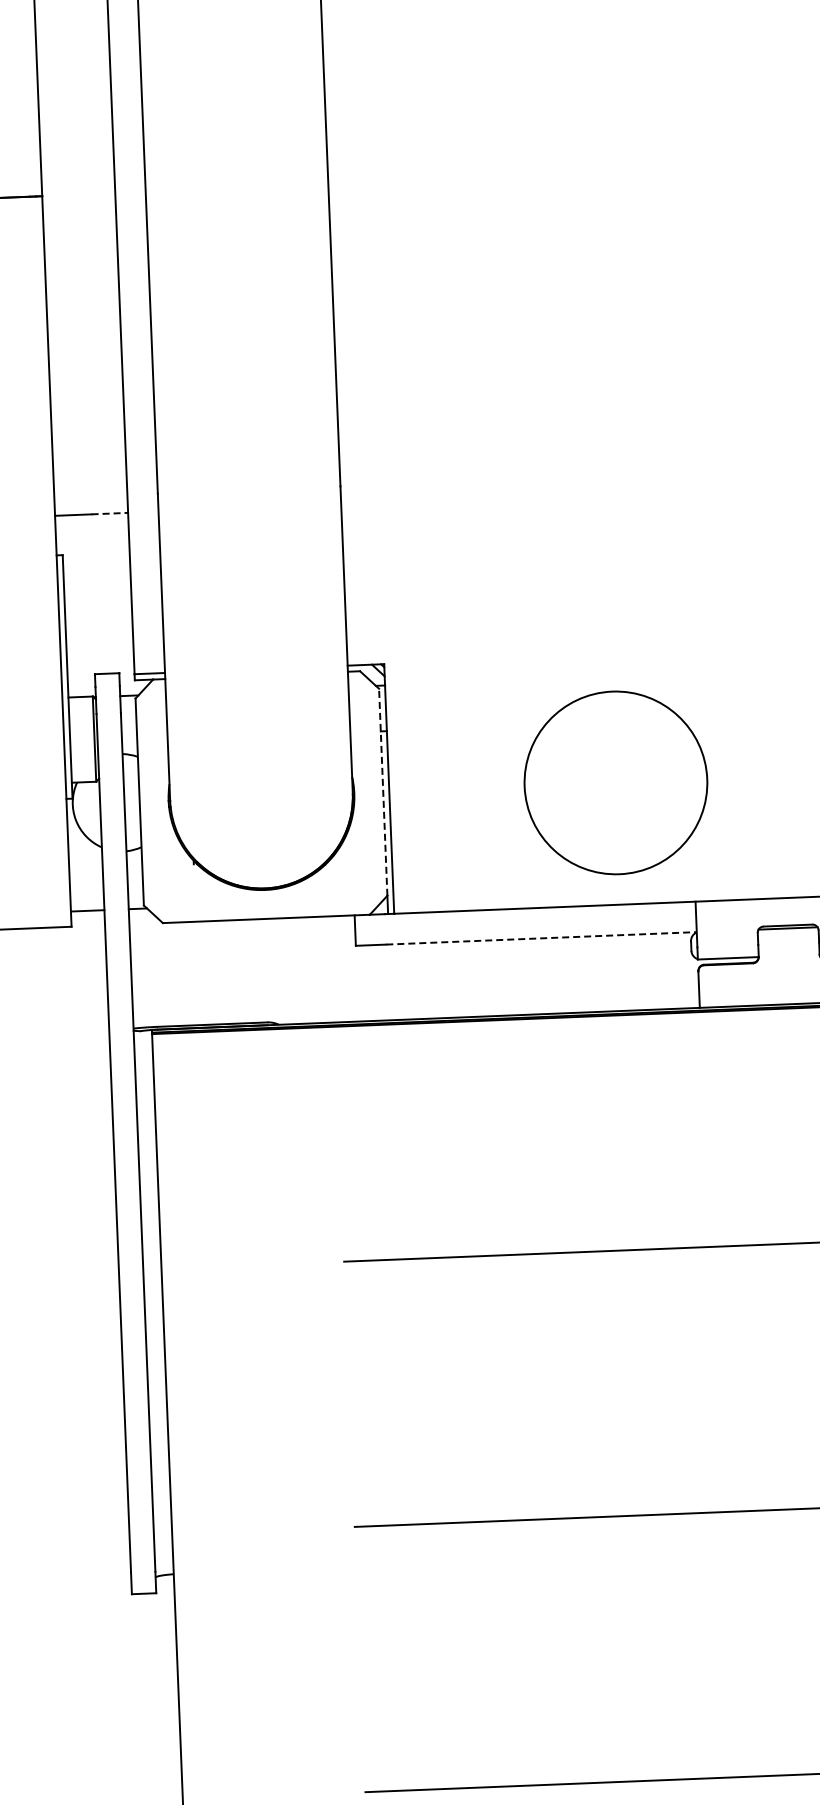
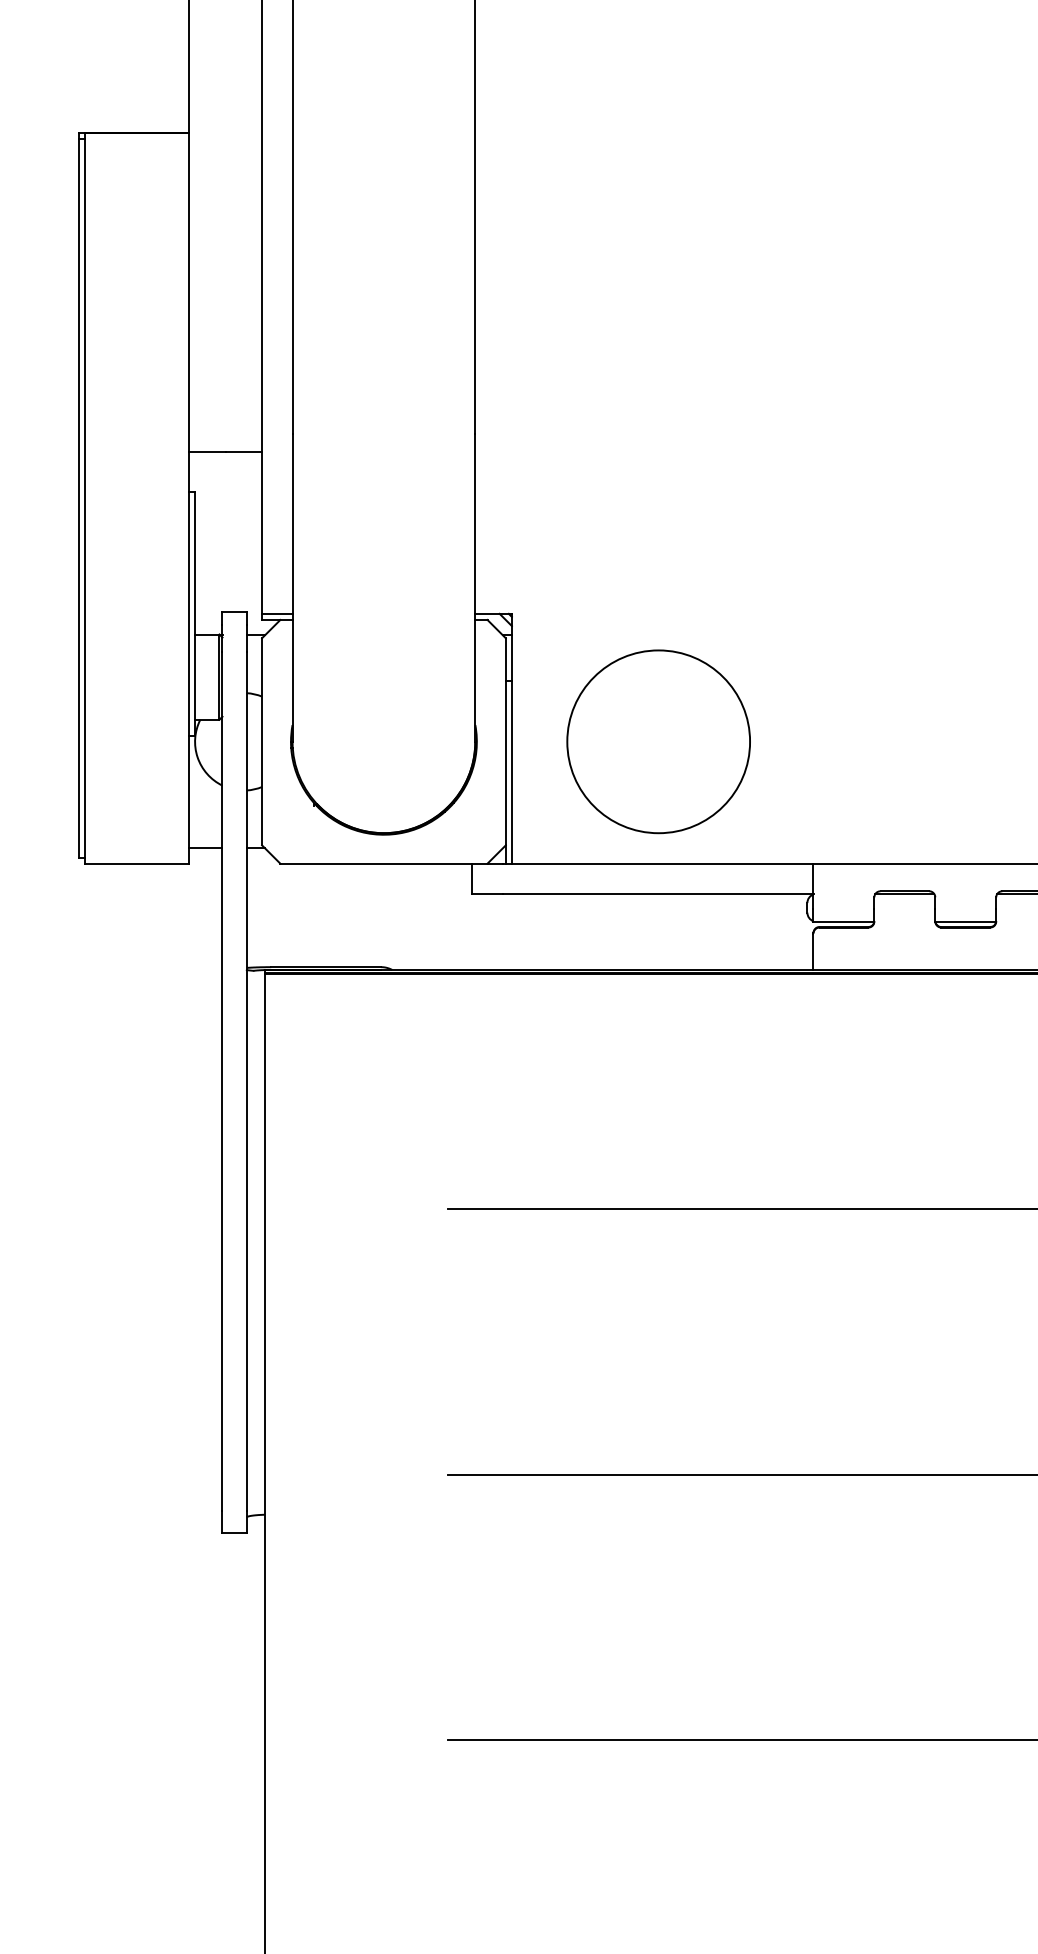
line: (110, 513) -> (244, 452), dashed -> solid
circle: (615, 782) -> (658, 741), moved
line: (382, 791) -> (505, 741), dashed -> solid
line: (541, 938) -> (658, 894), dashed -> solid

